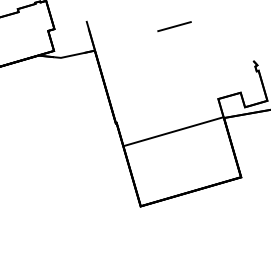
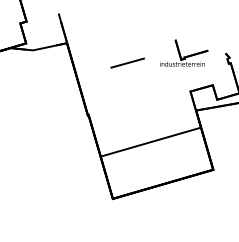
line: (174, 26) -> (127, 63), moved
part: (212, 60) -> (184, 53), added
line: (173, 131) -> (150, 142), moved

